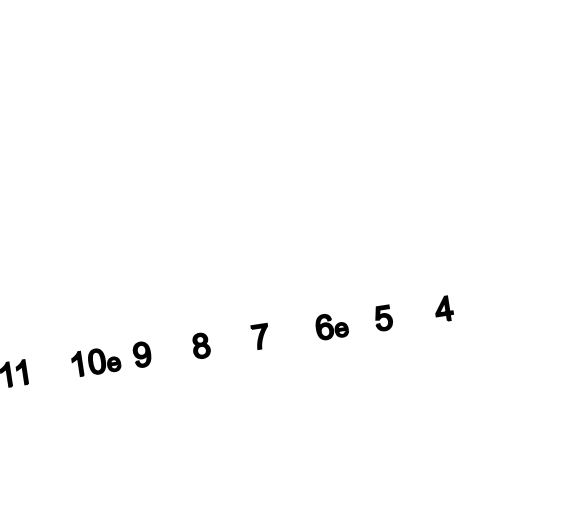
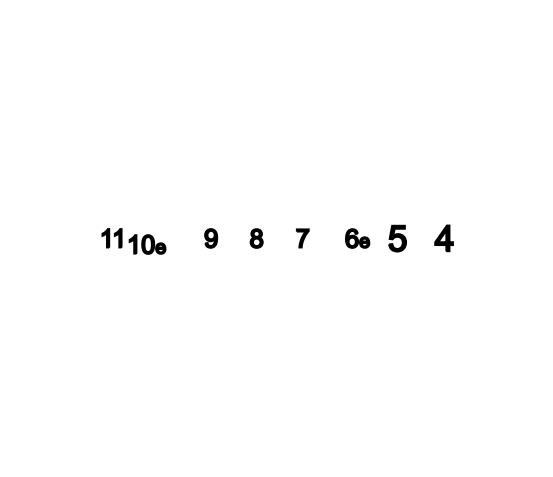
part: (444, 309) -> (444, 238), size x1.4
part: (383, 318) -> (397, 238), size x1.4
part: (96, 361) -> (147, 244), moved

